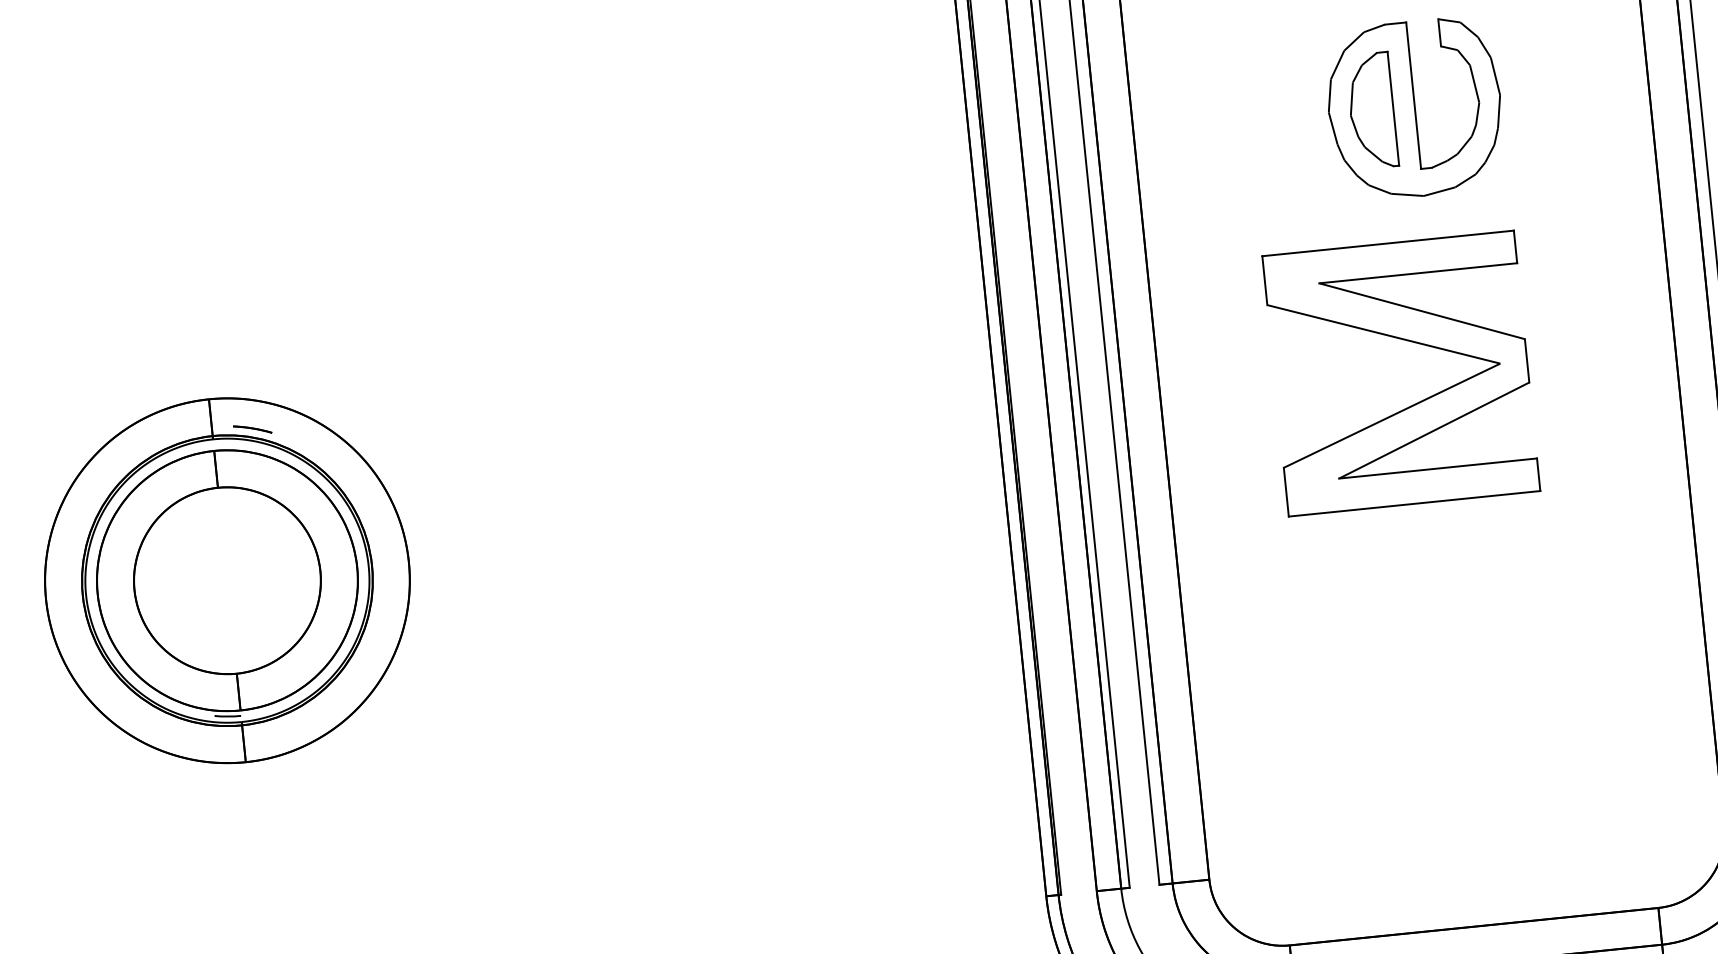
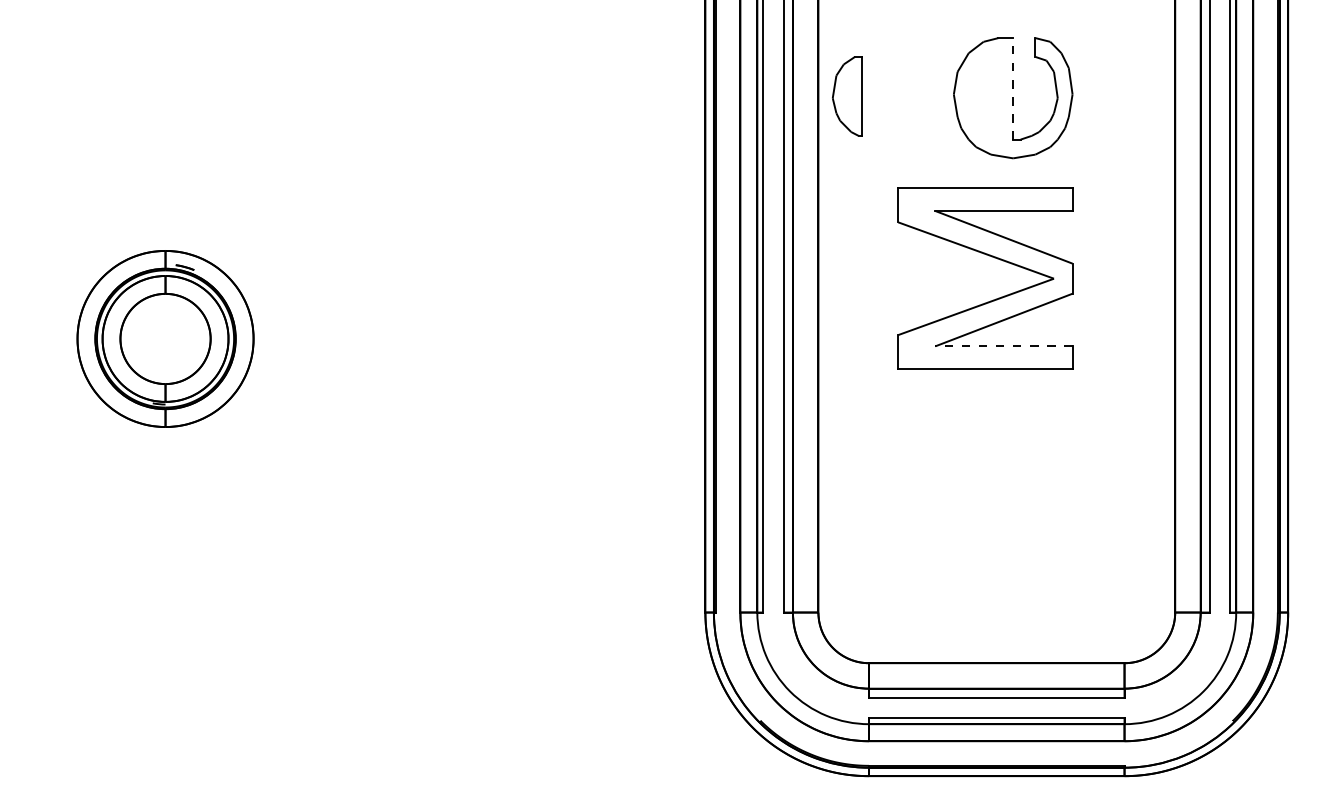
line: (1414, 95) -> (1013, 88), solid -> dashed
part: (1371, 111) -> (847, 96), moved
line: (1437, 468) -> (1003, 346), solid -> dashed
part: (227, 580) -> (165, 338), size x0.7

